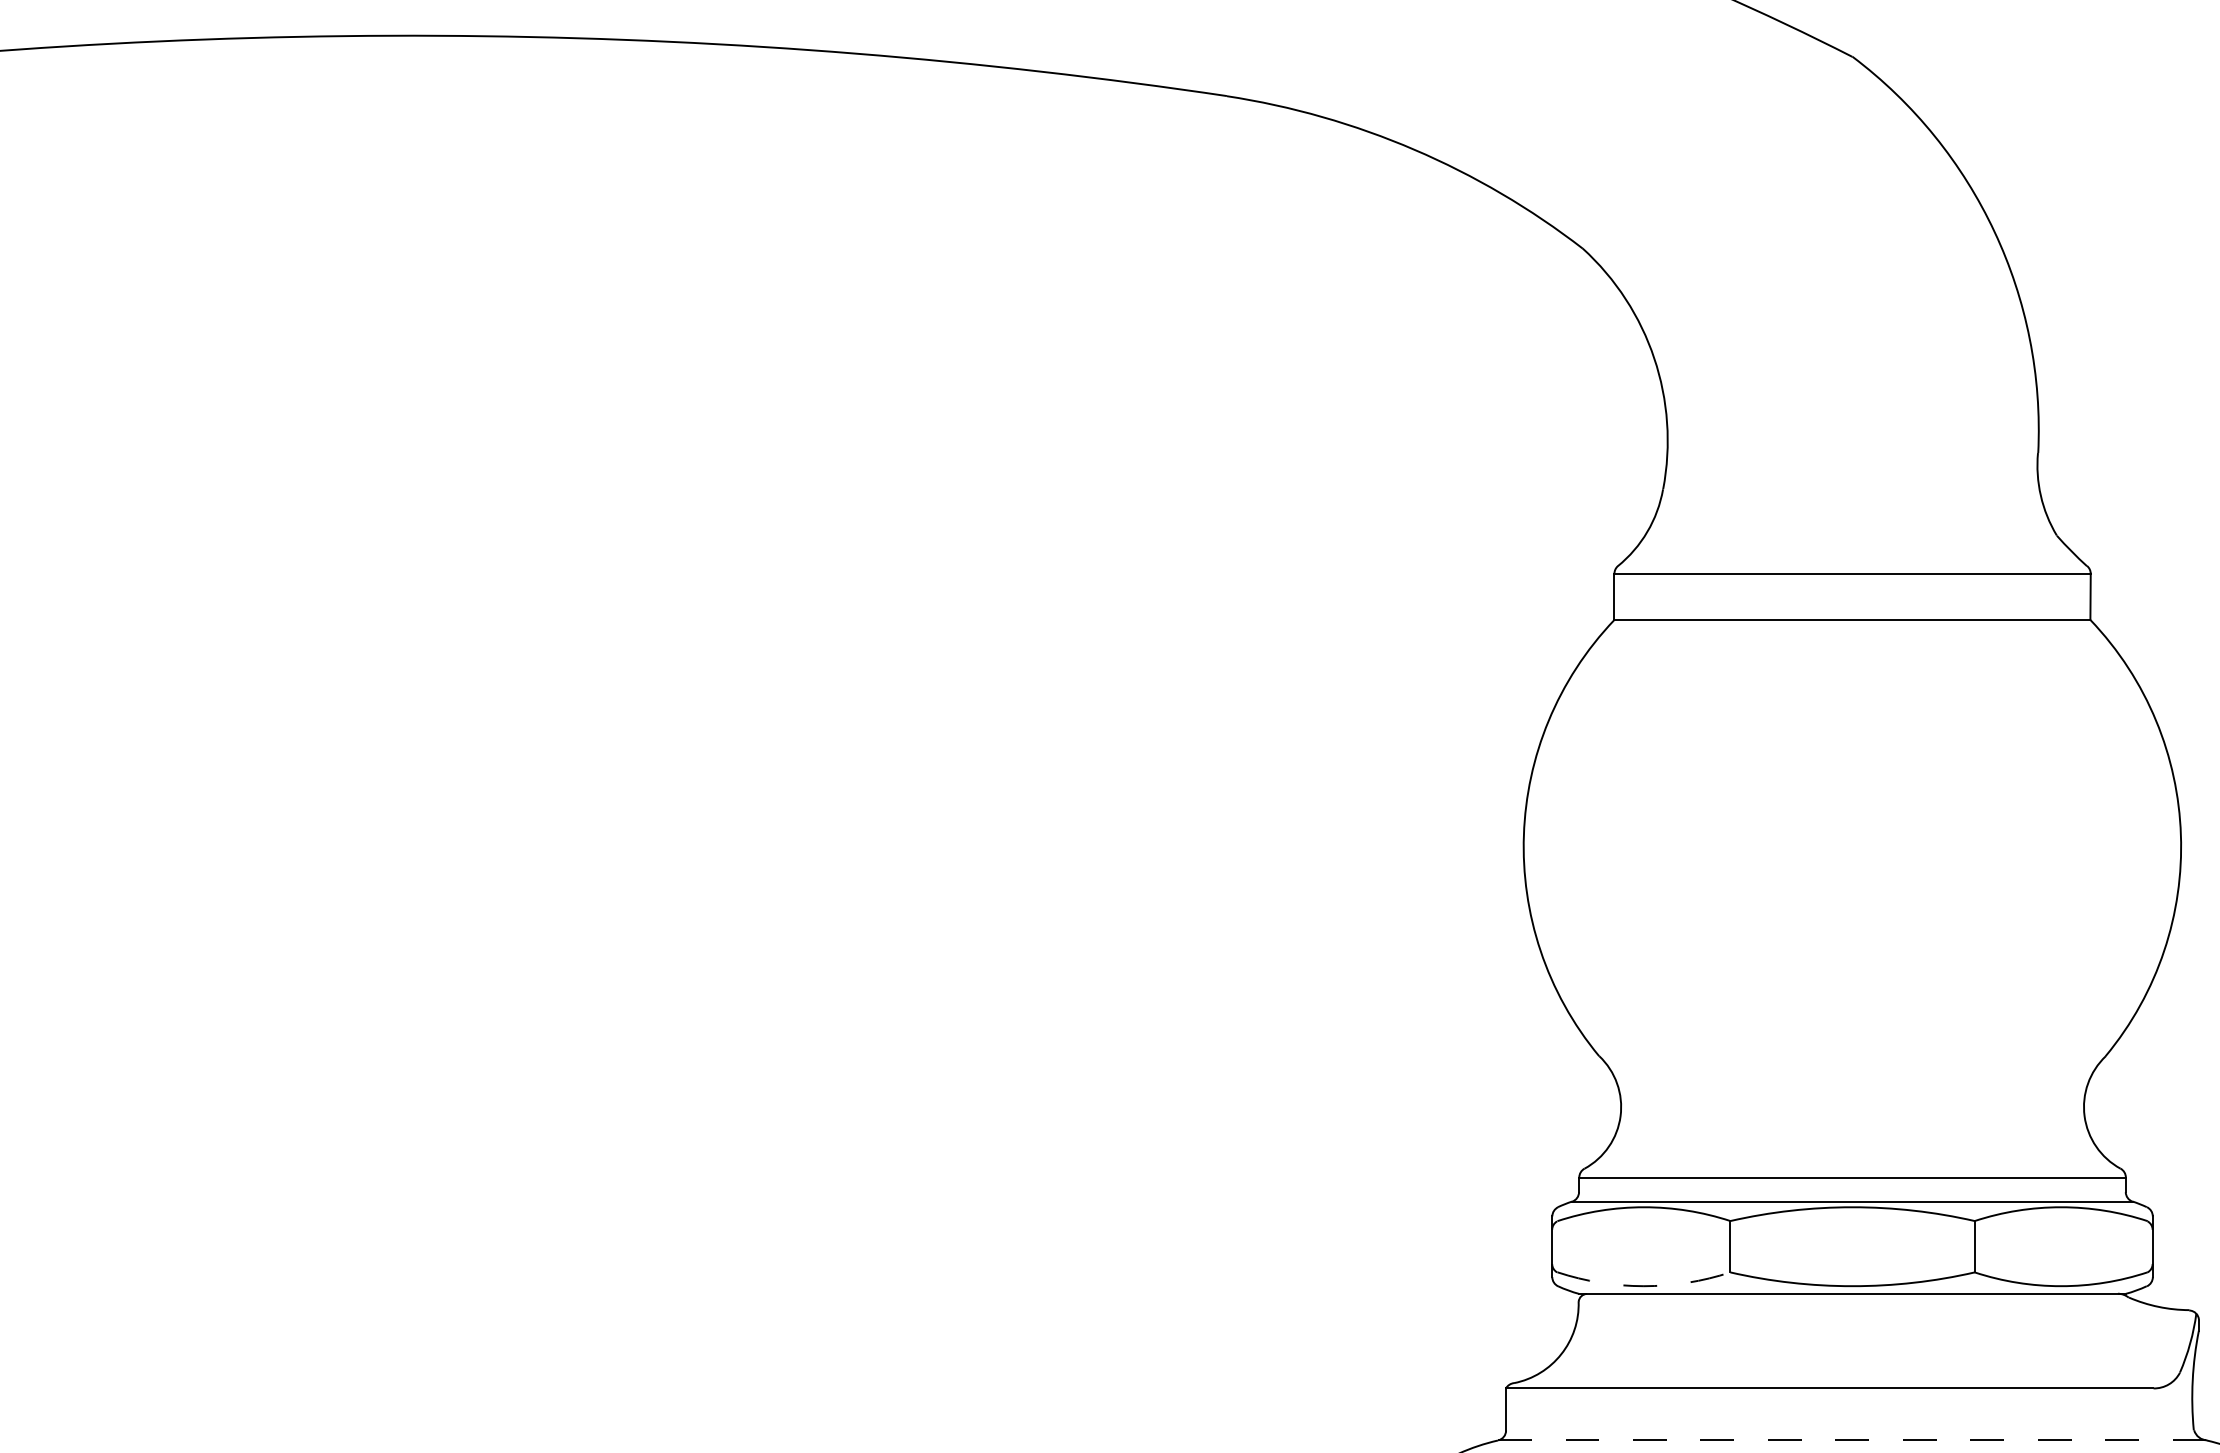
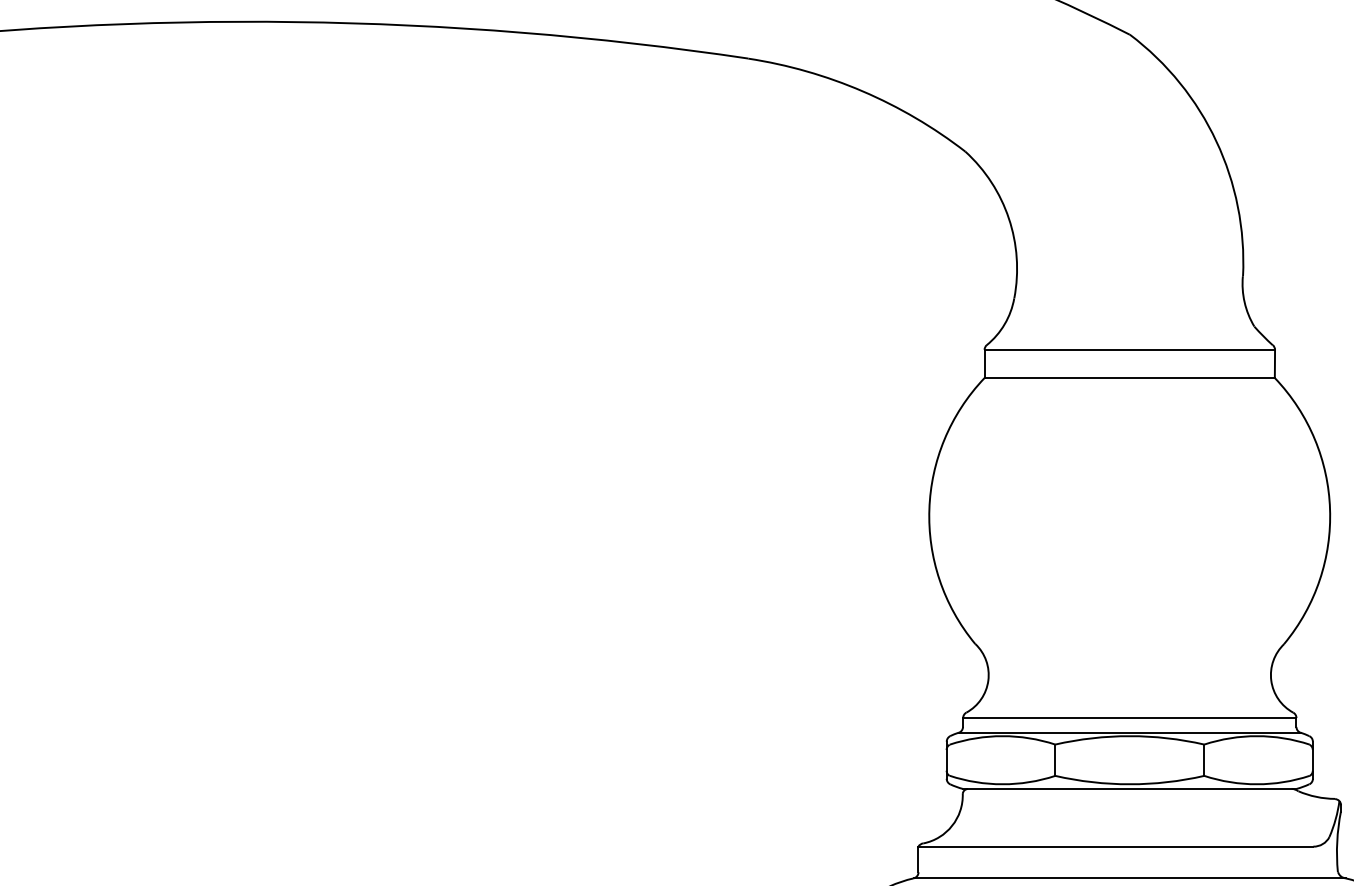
arc: (1643, 1286) -> (1002, 784), dashed -> solid
line: (1853, 1440) -> (1130, 878), dashed -> solid

